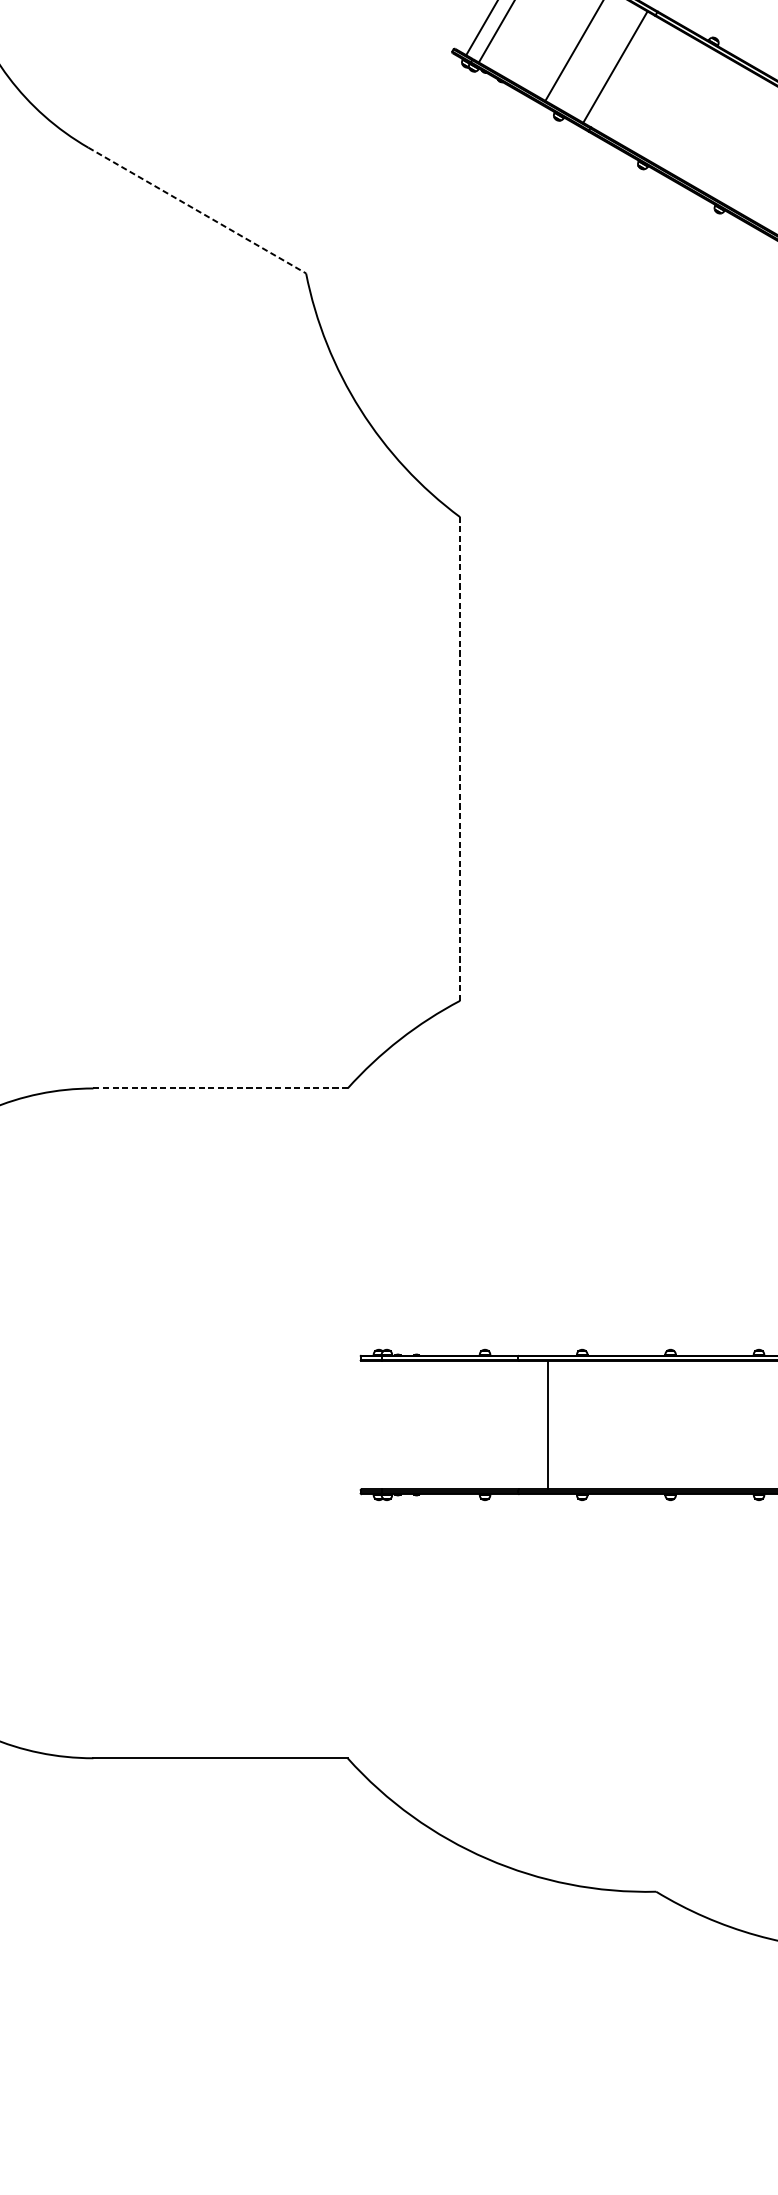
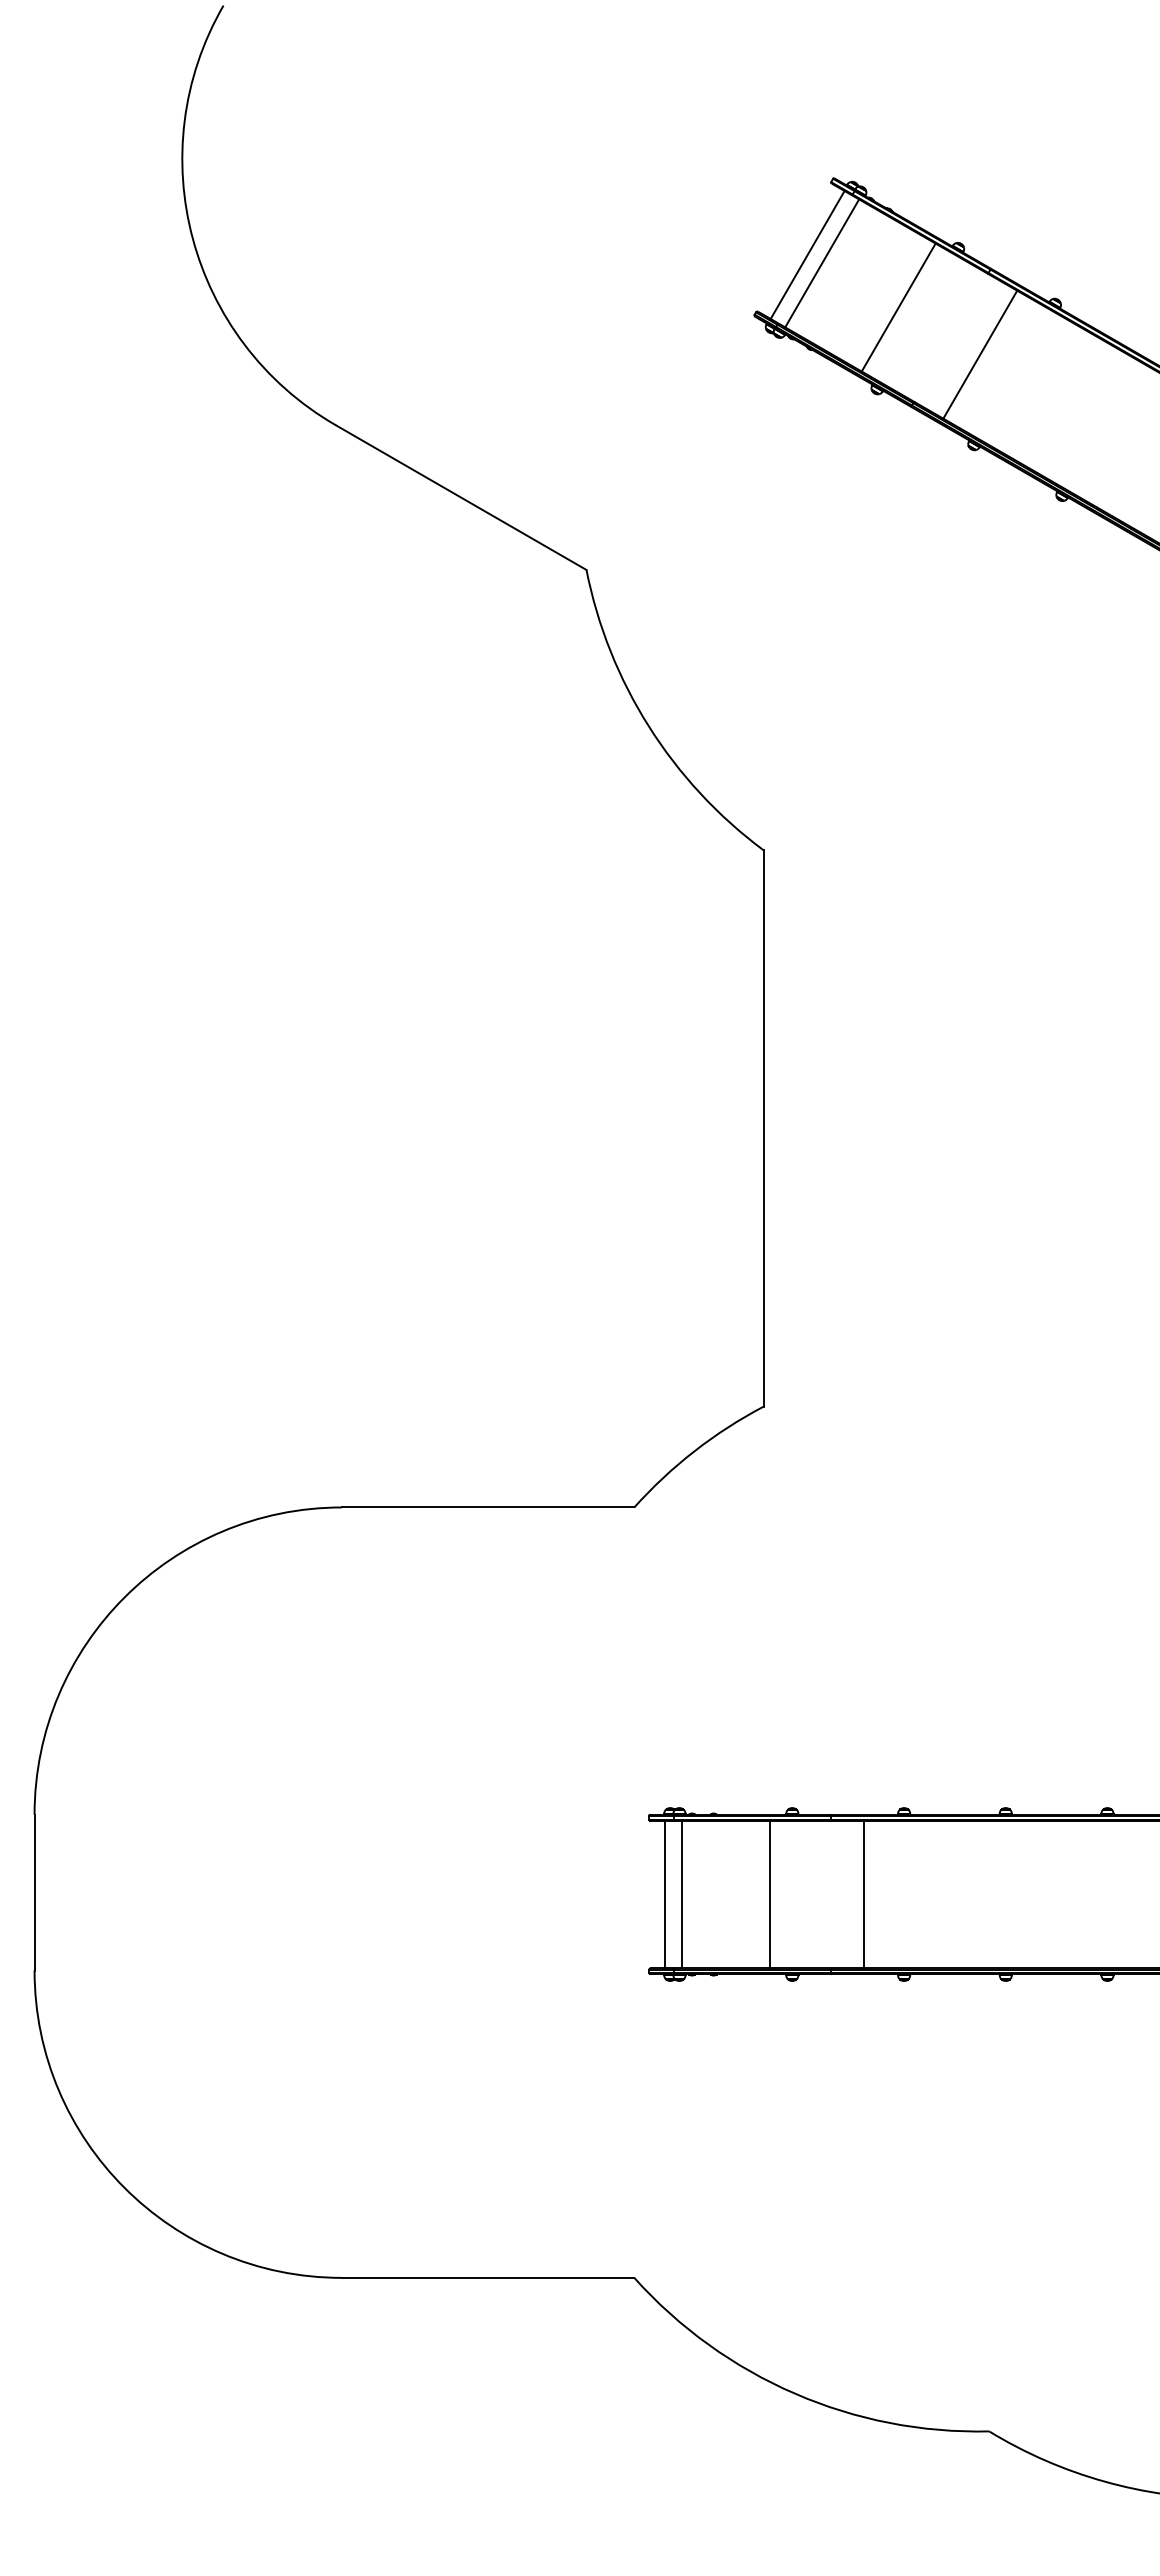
line: (615, 66) -> (980, 354), moved
line: (197, 210) -> (461, 497), dashed -> solid
line: (459, 758) -> (763, 1127), dashed -> solid
line: (220, 1088) -> (488, 1507), dashed -> solid
line: (374, 1424) -> (665, 1894), added
line: (388, 1424) -> (681, 1894), added
line: (466, 1424) -> (770, 1894), added

